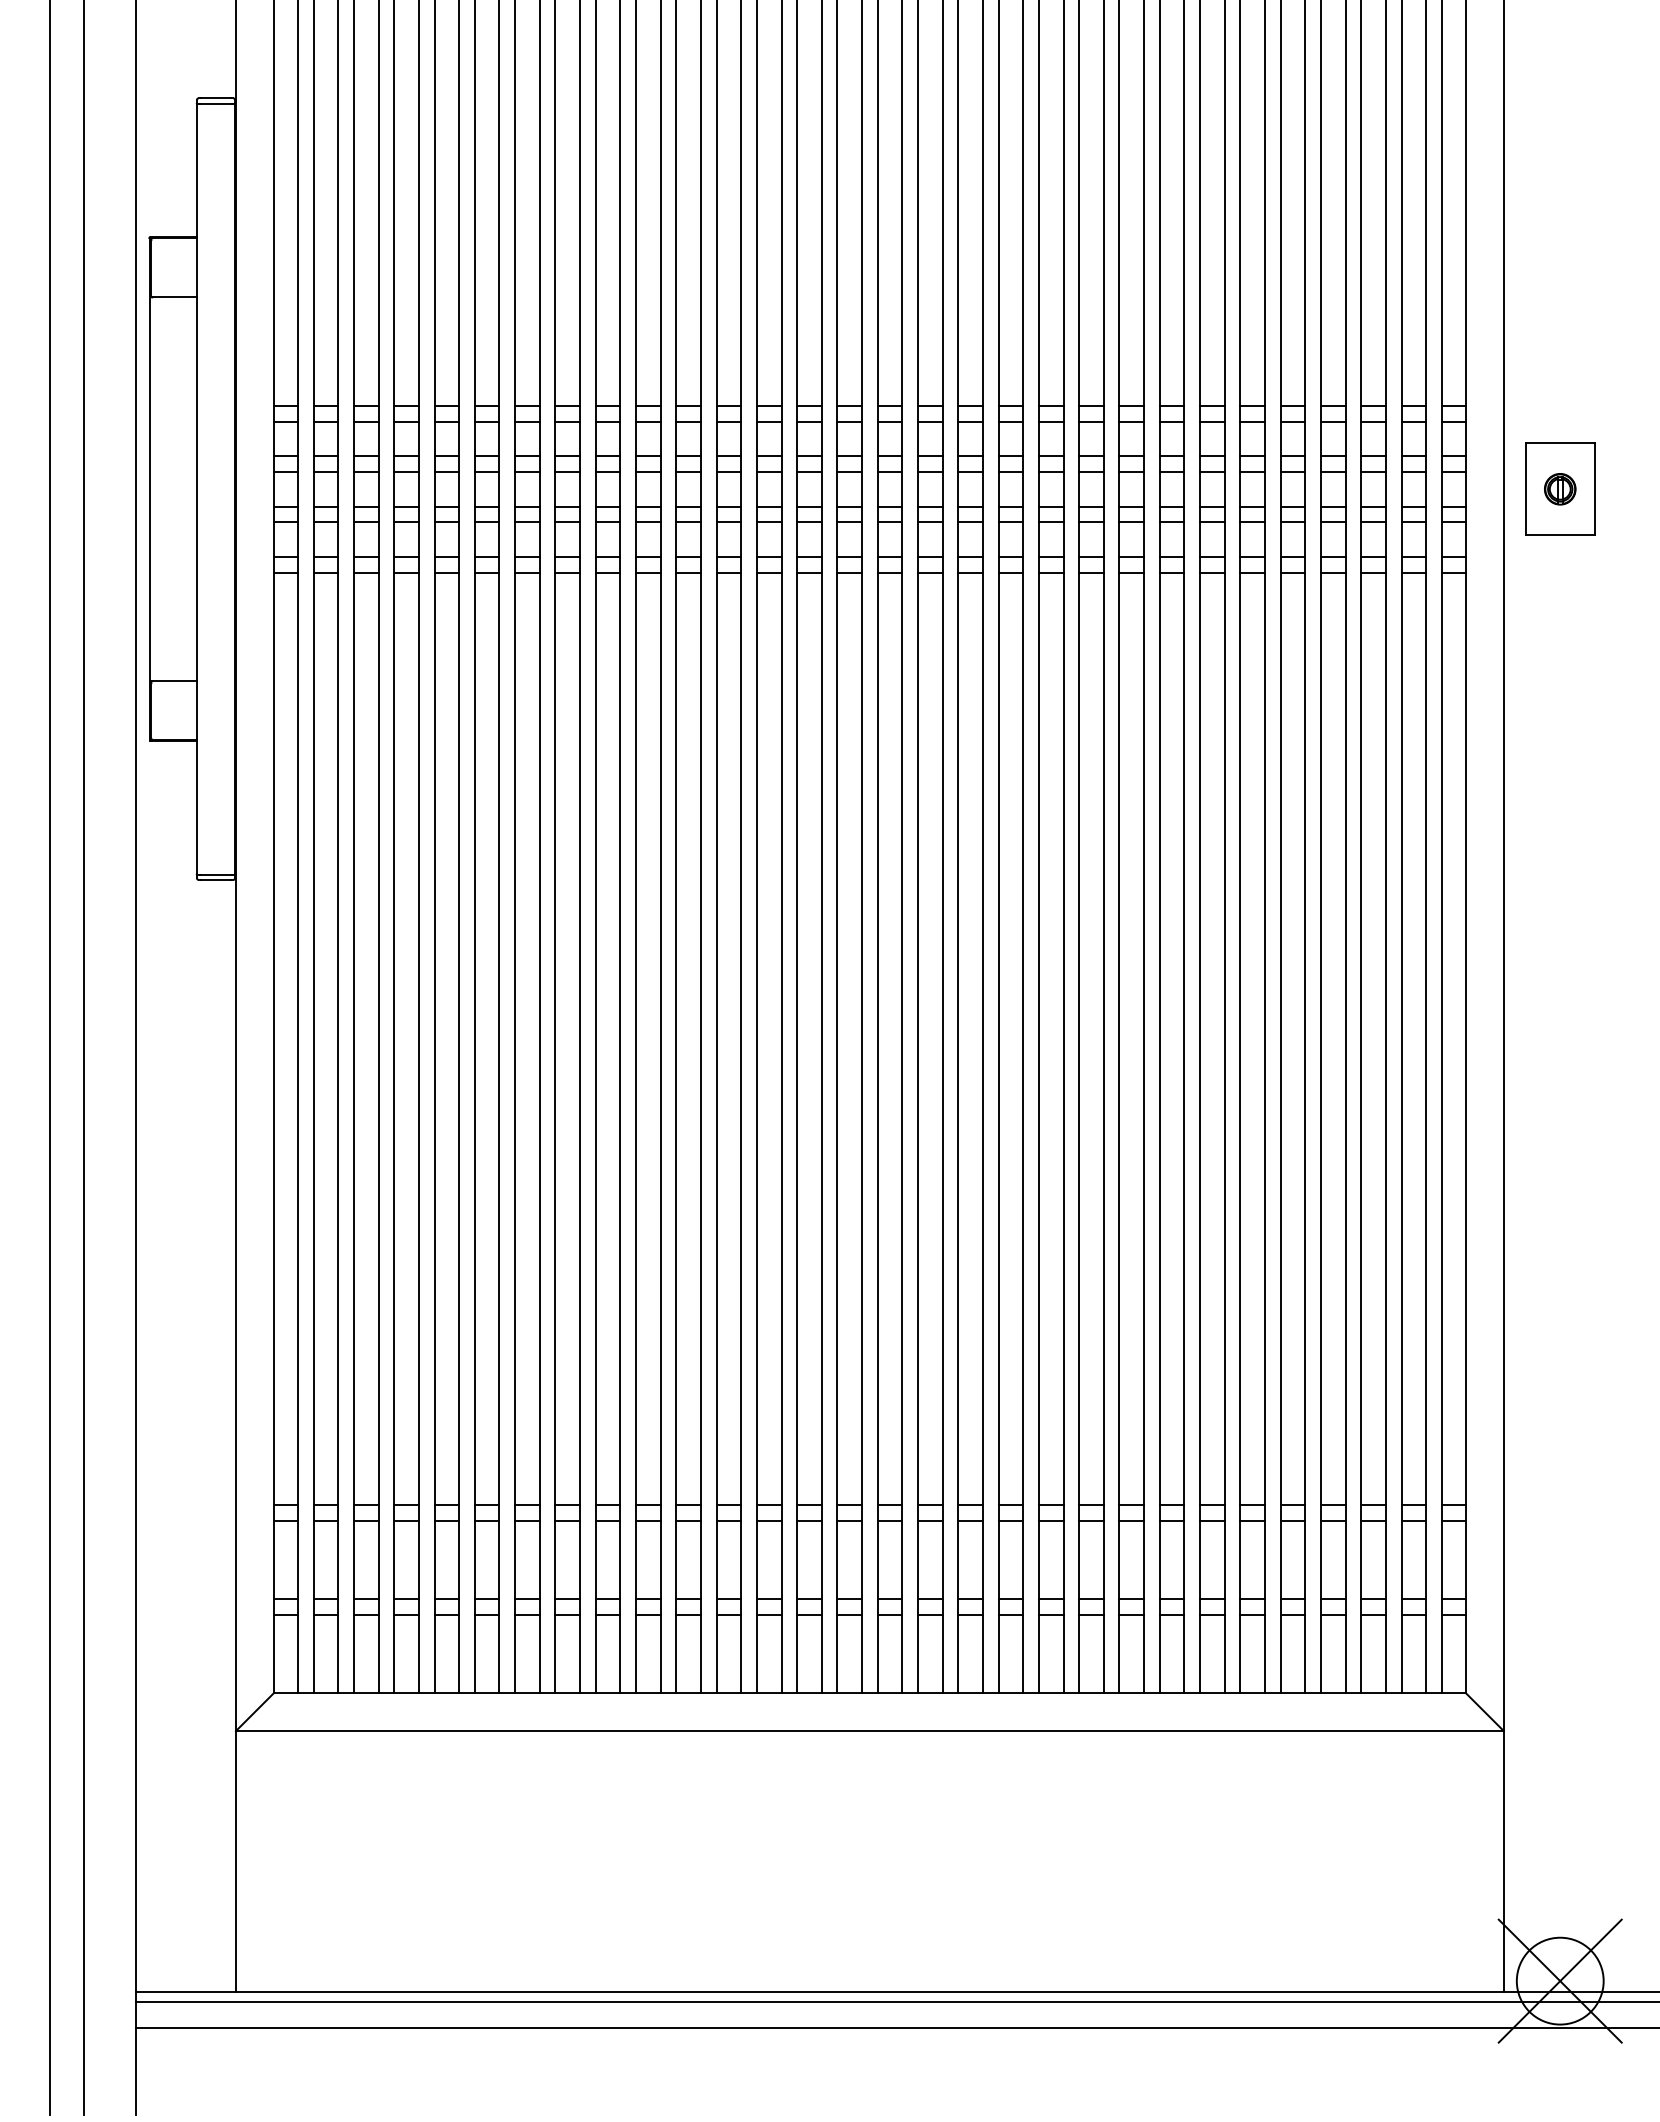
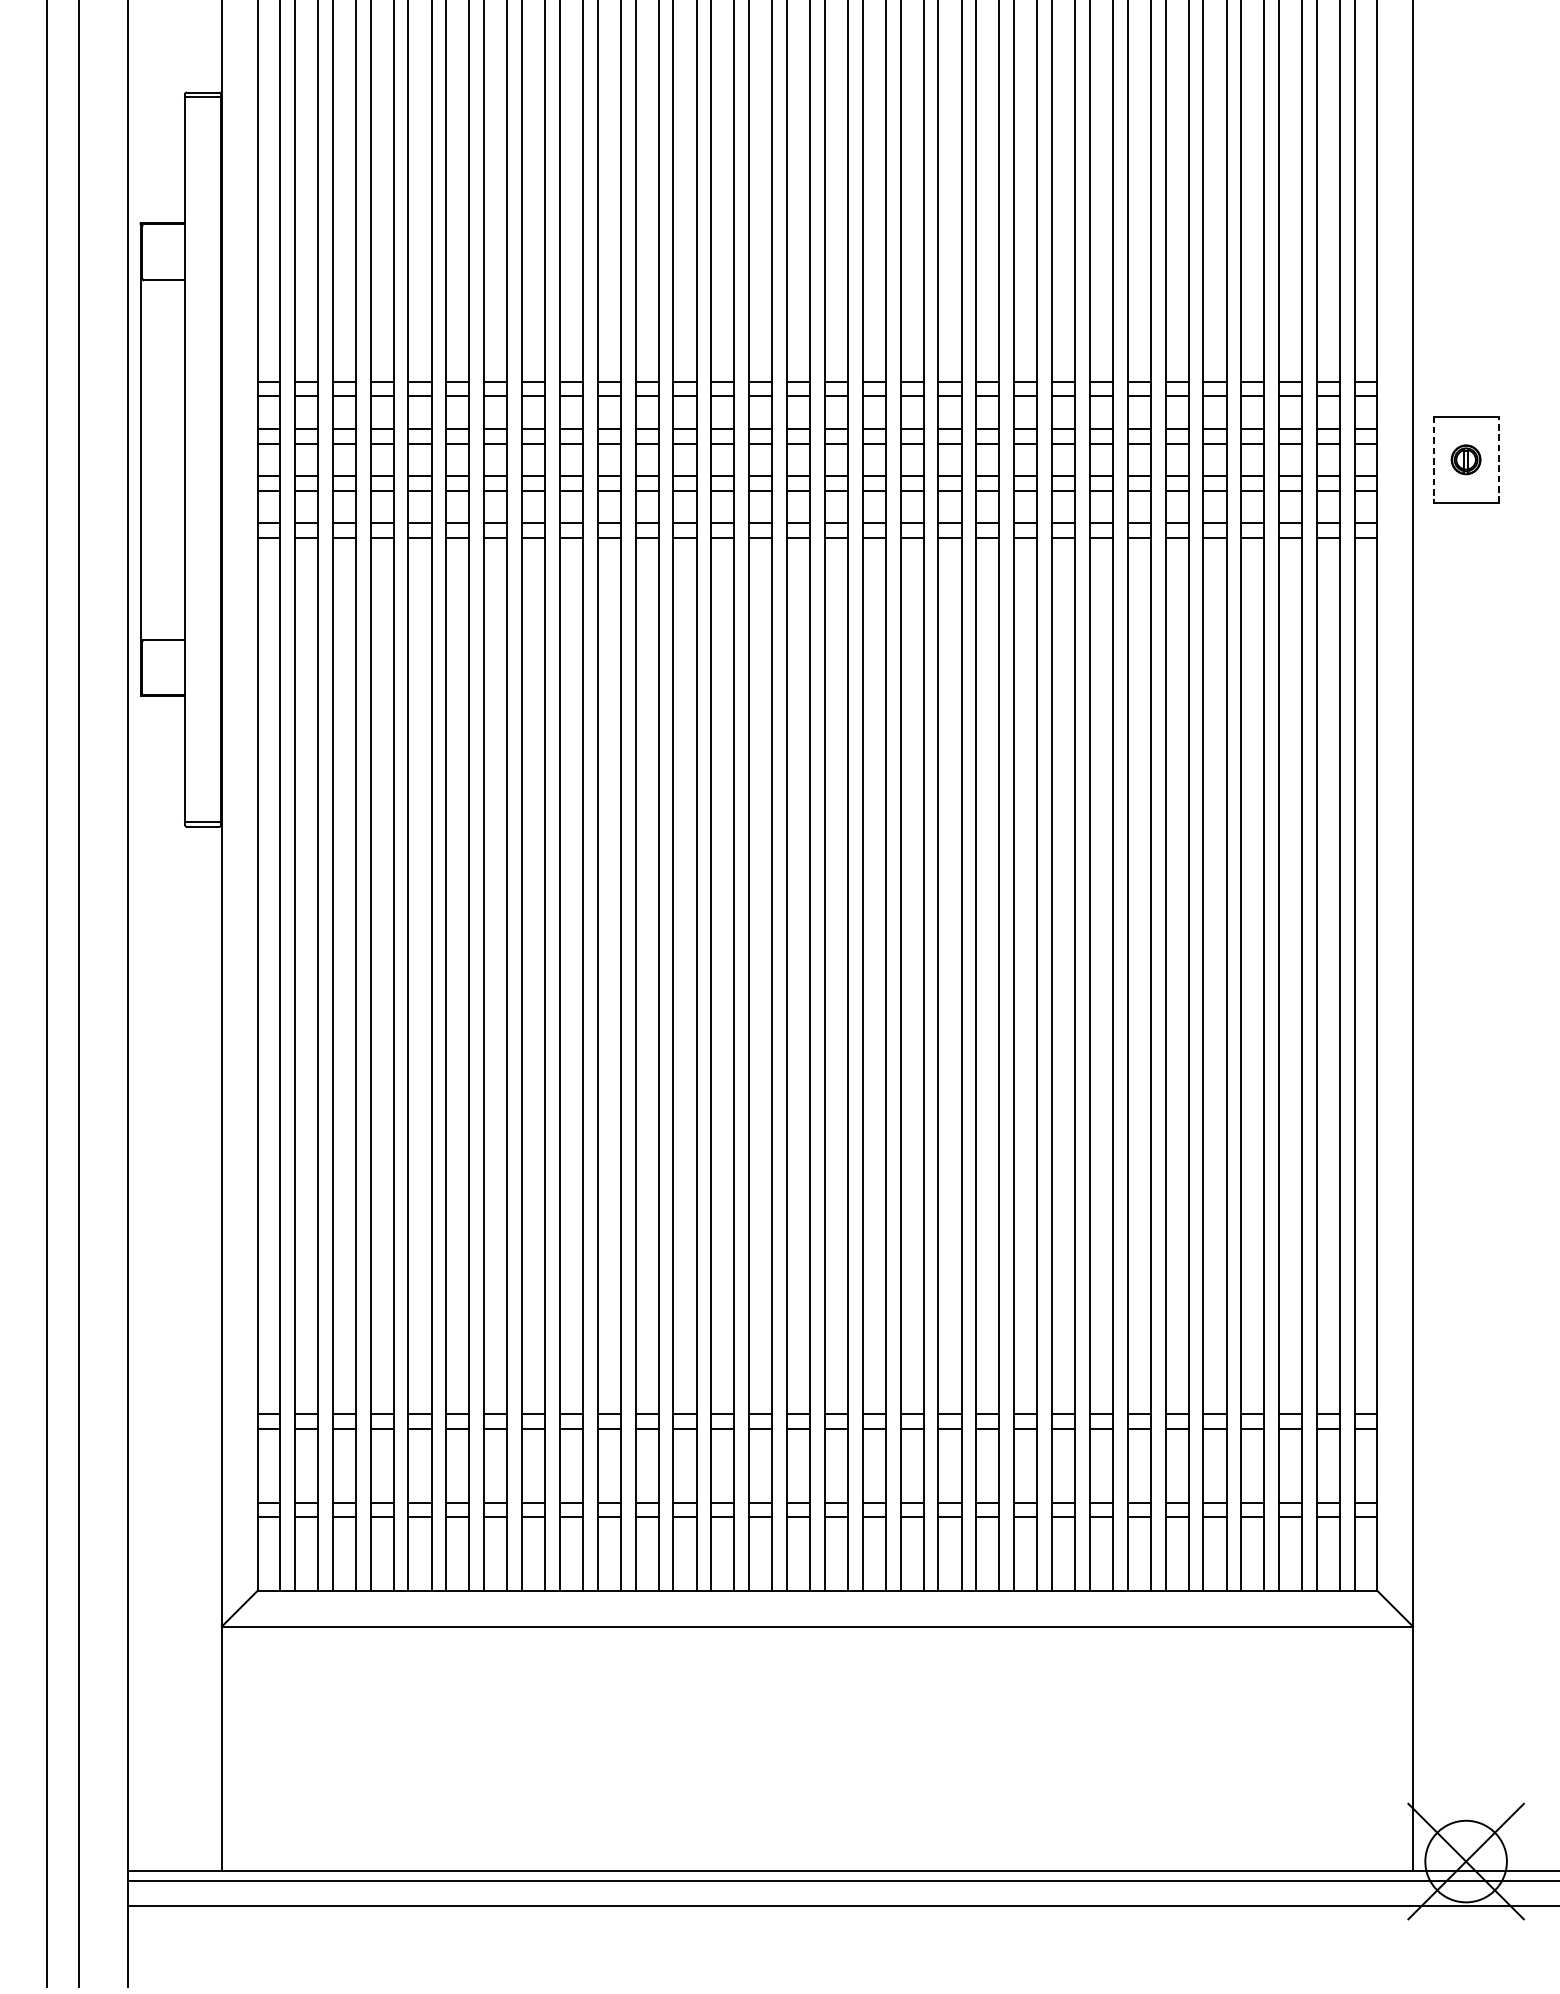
line: (1594, 488) -> (1498, 459), solid -> dashed
line: (1525, 489) -> (1433, 460), solid -> dashed

